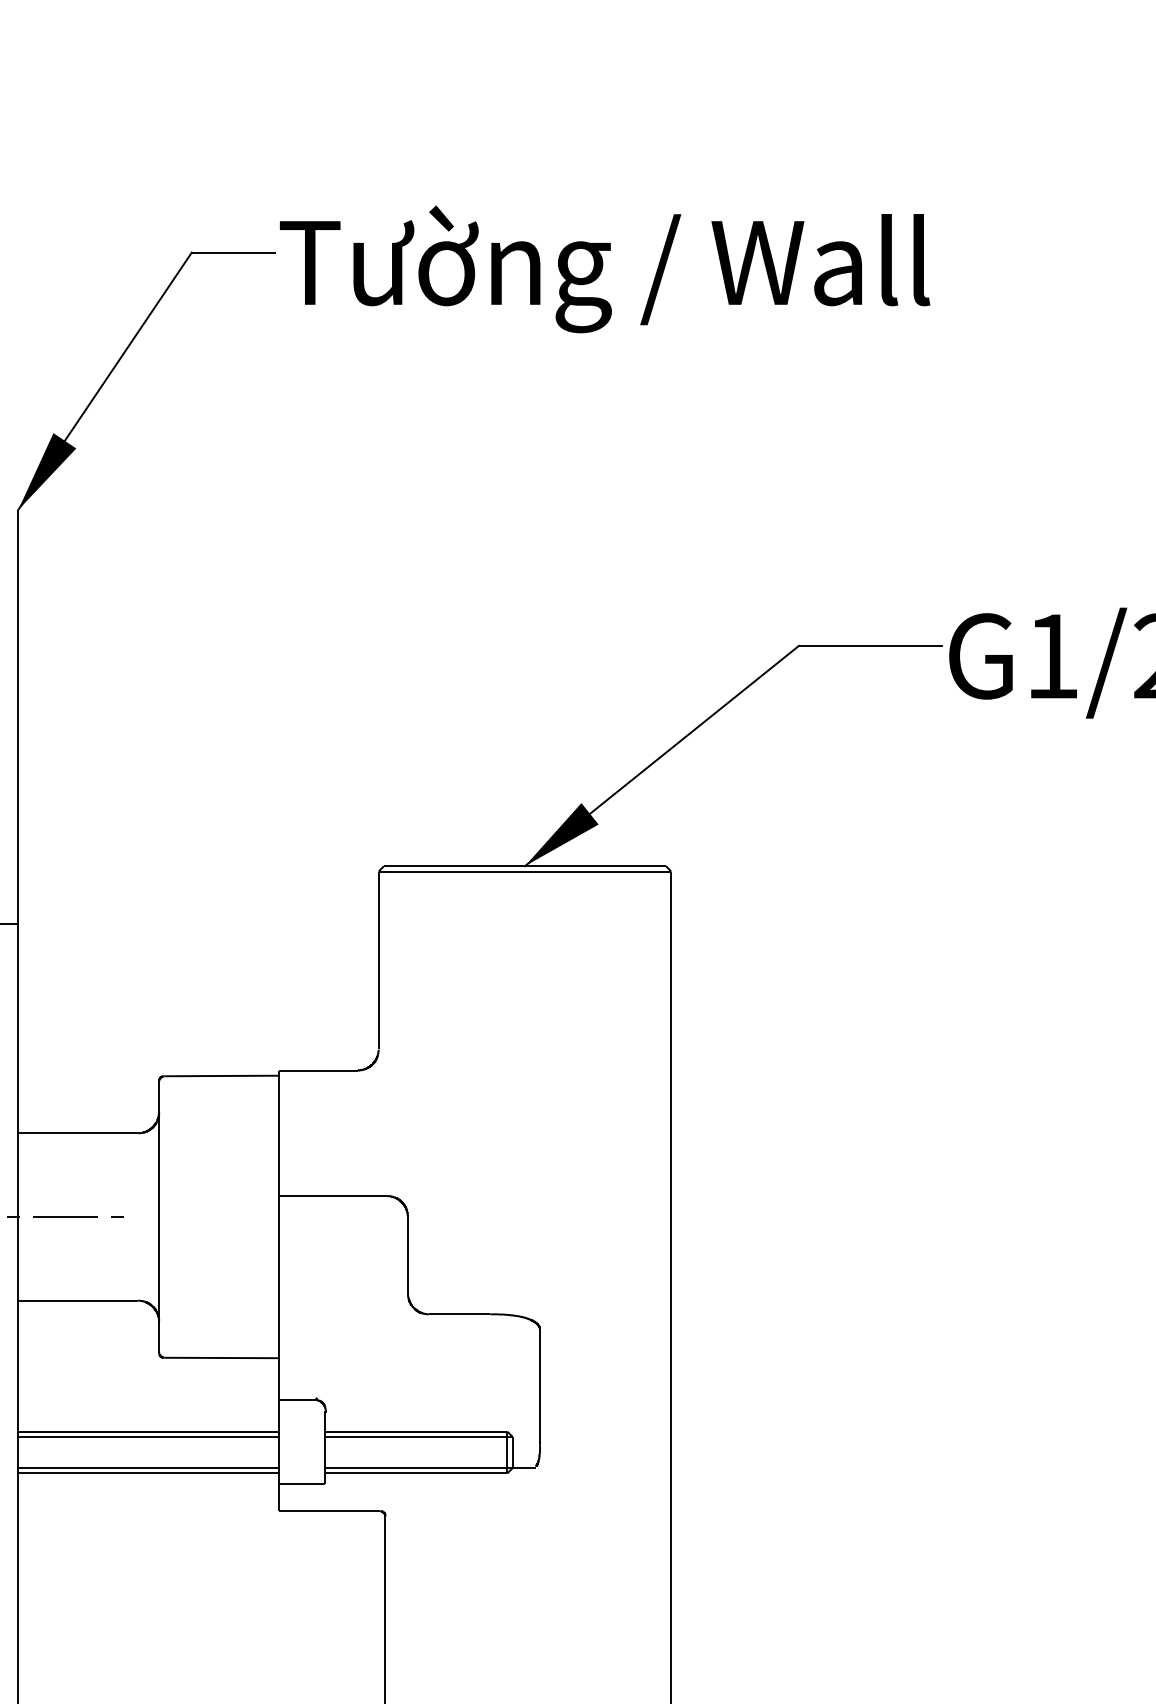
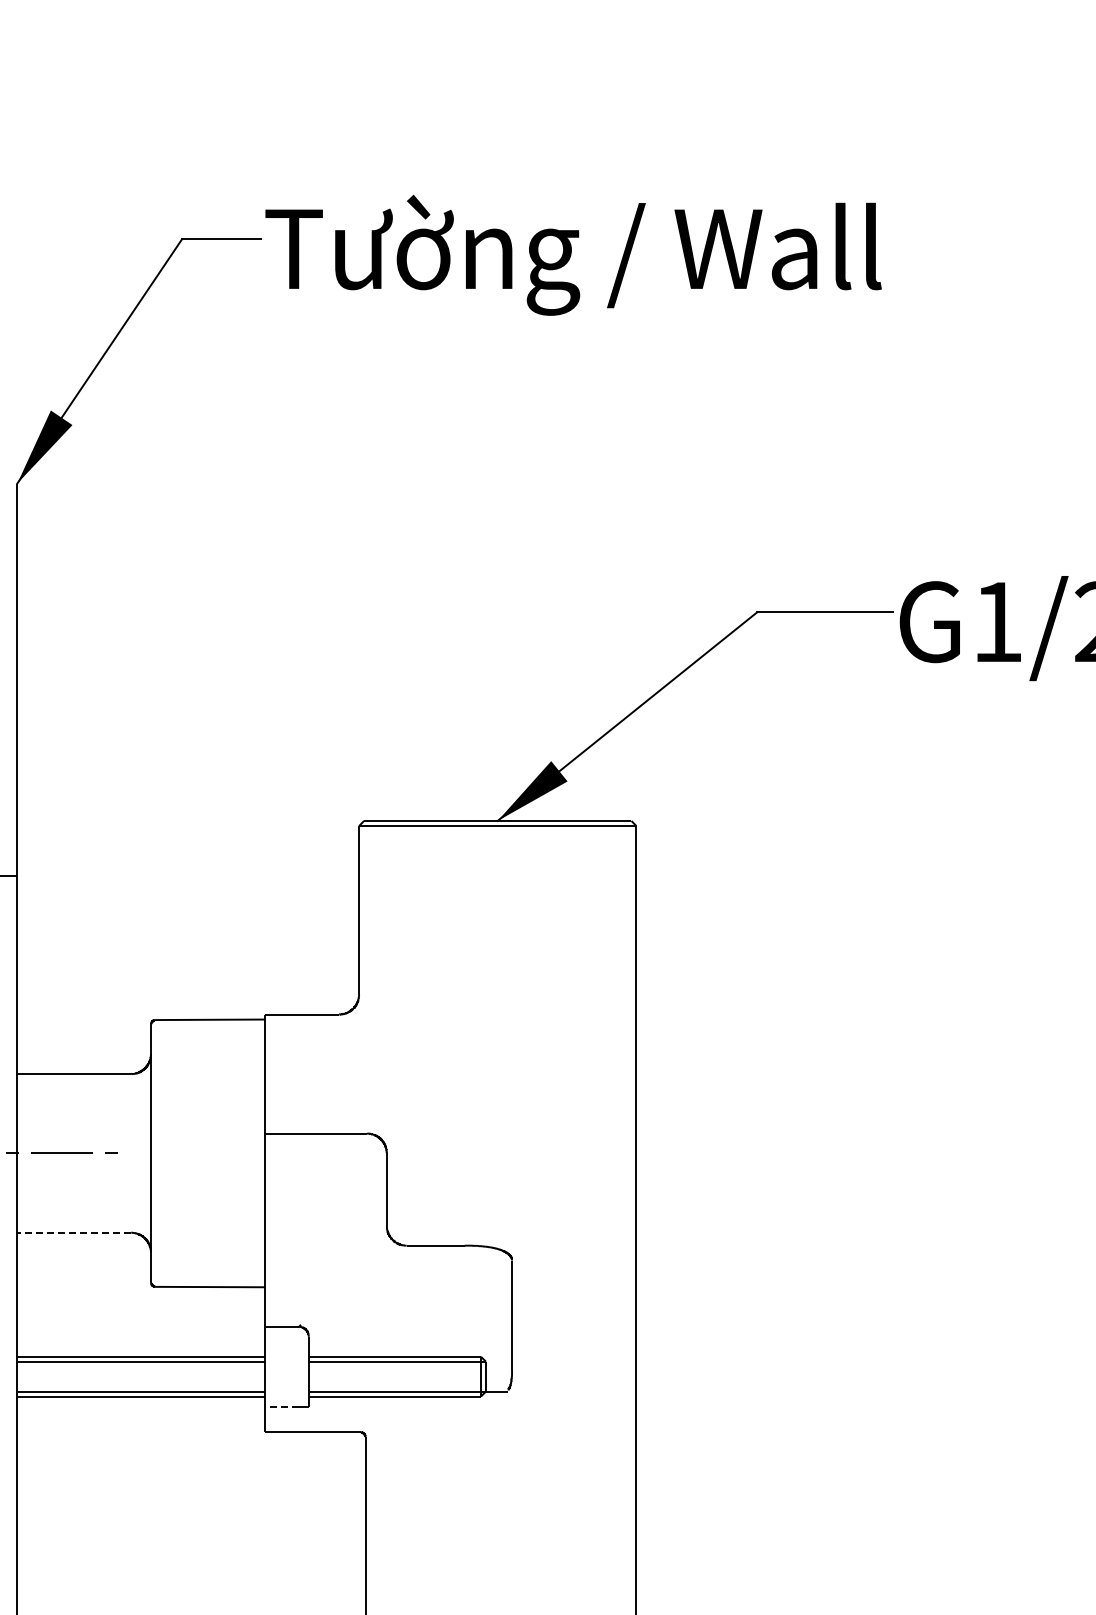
line: (78, 1300) -> (74, 1232), solid -> dashed
line: (296, 1484) -> (281, 1406), solid -> dashed

